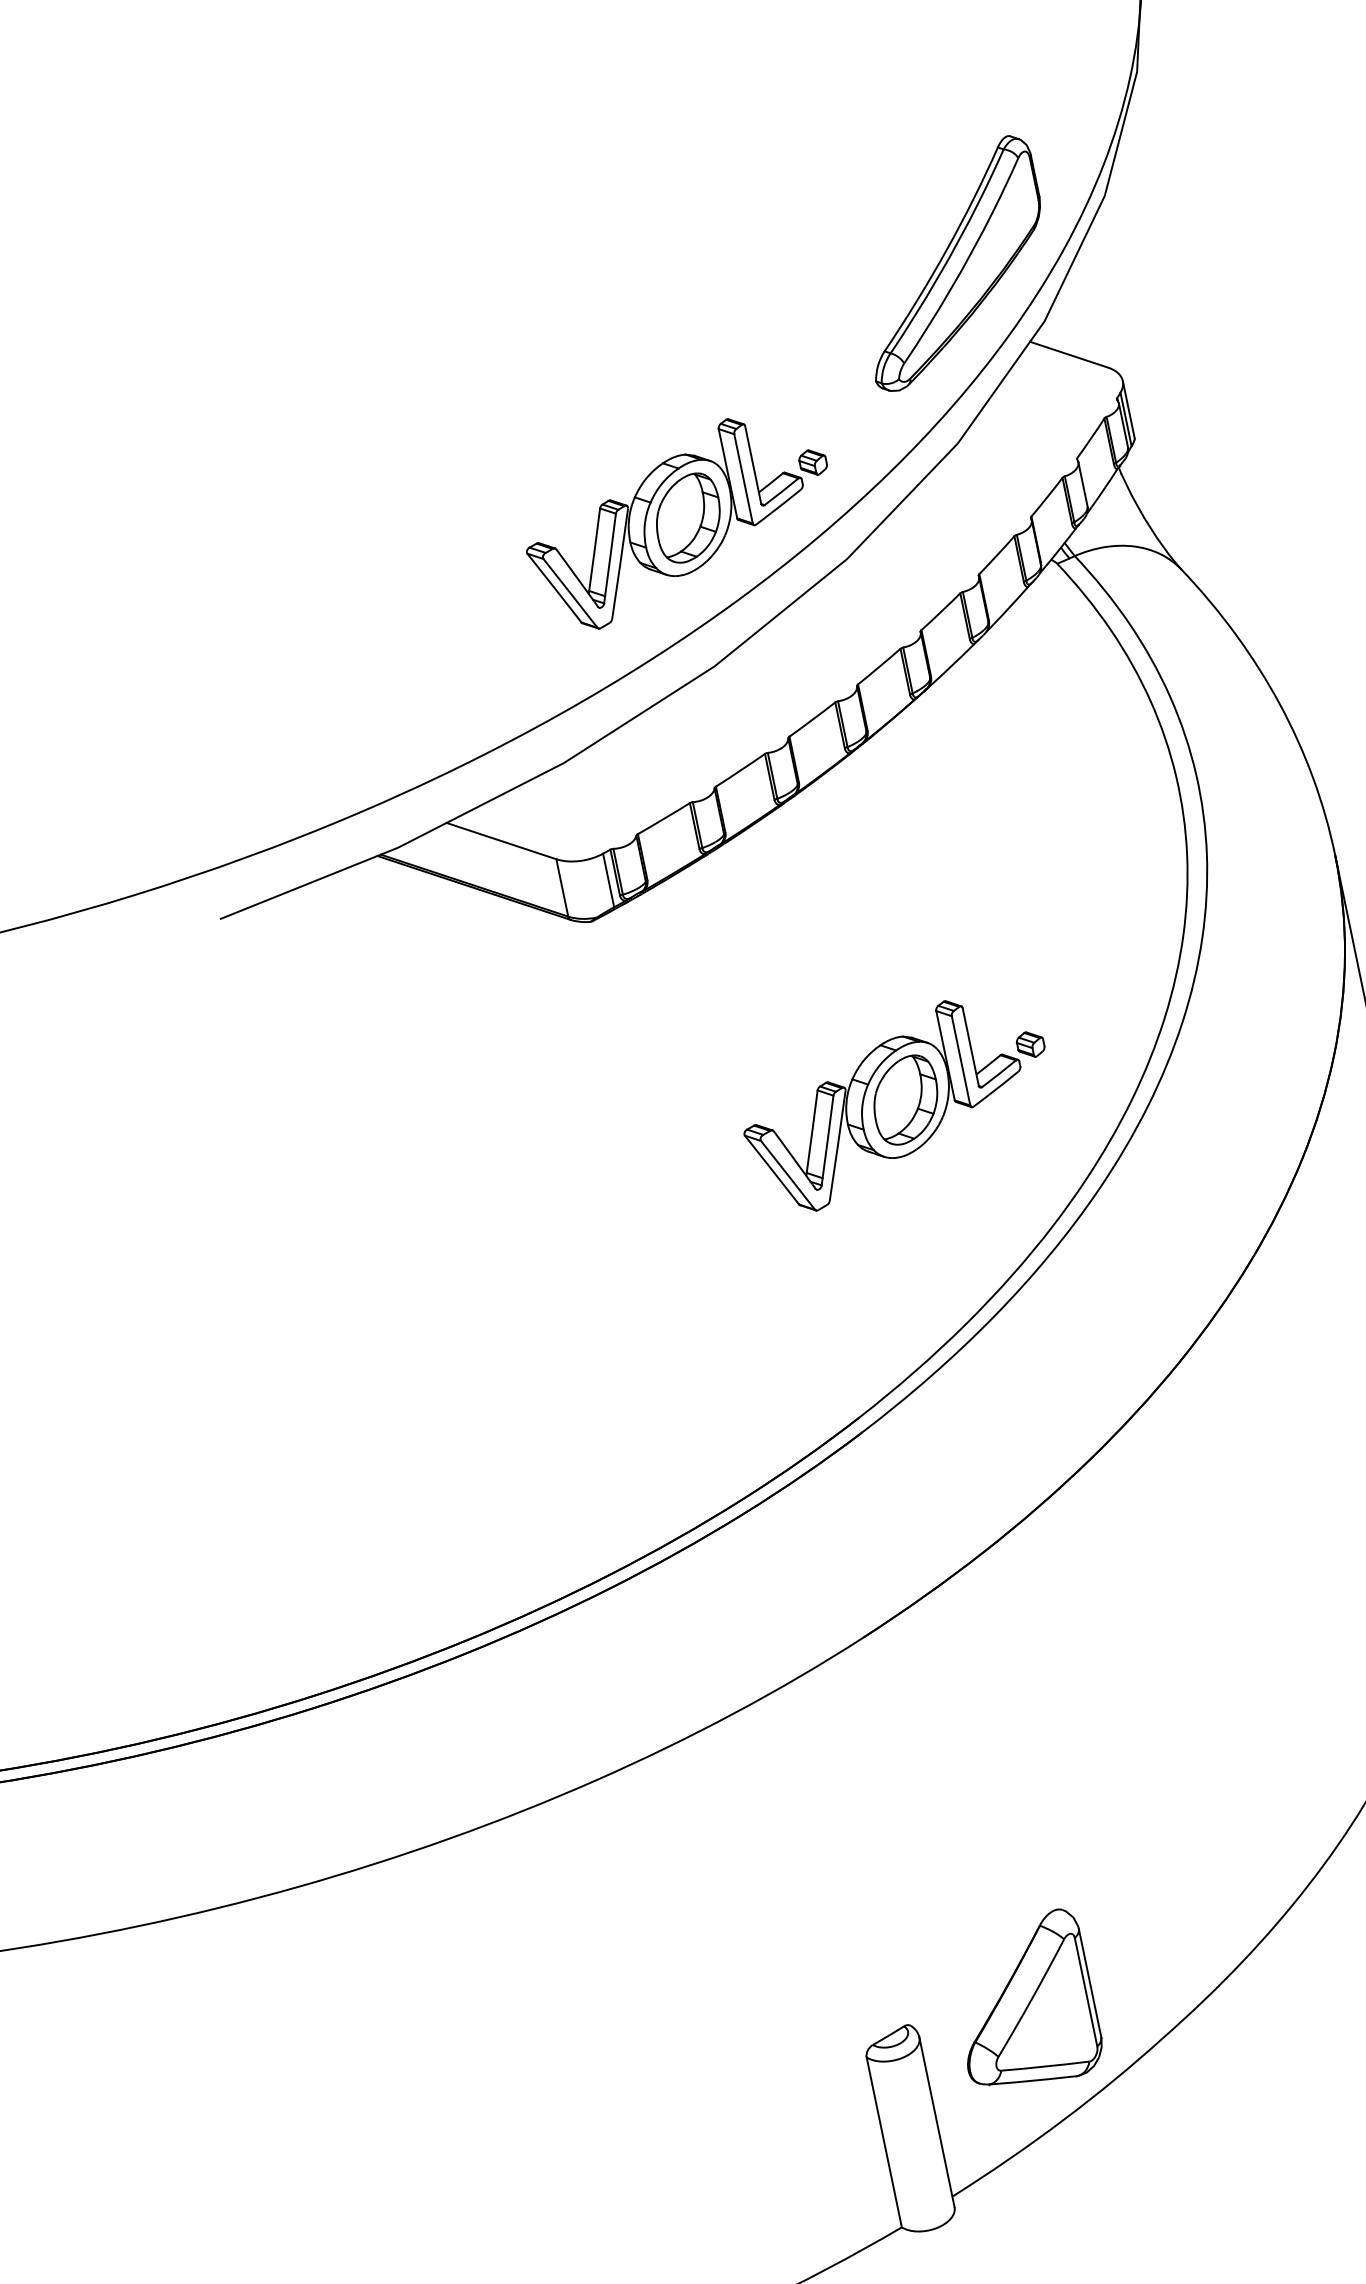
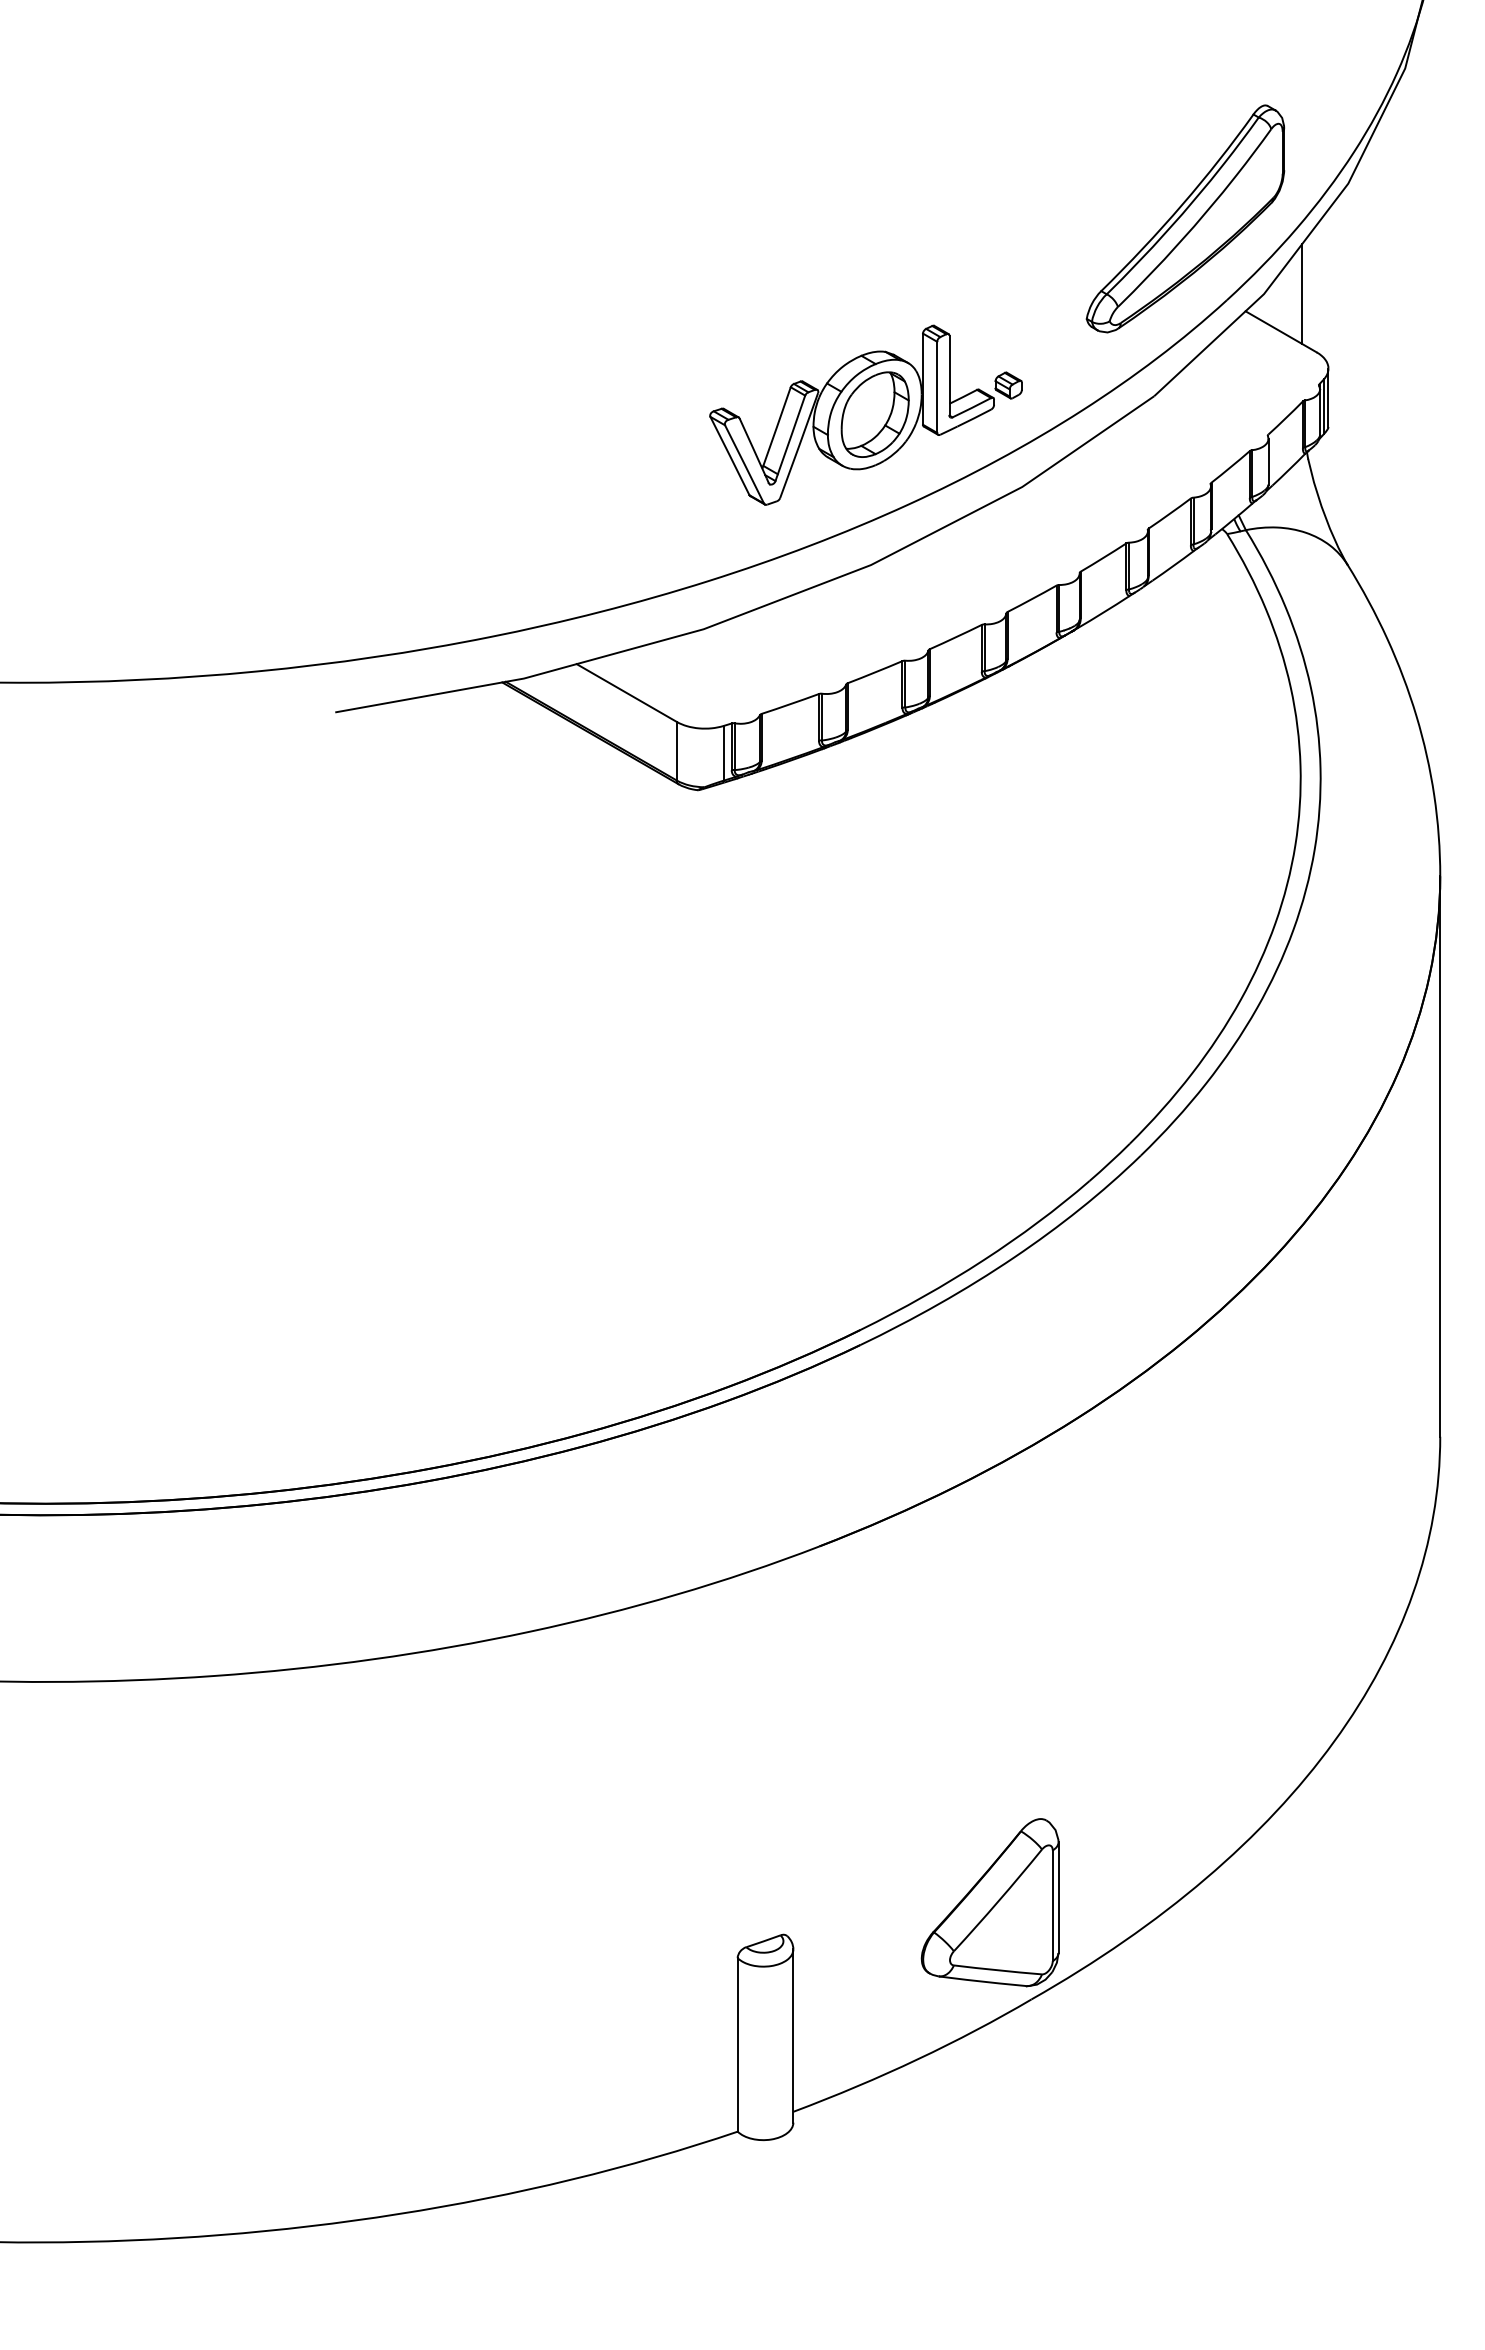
line: (1082, 312) -> (1302, 293), added
part: (896, 1101) -> (960, 1028), removed
part: (1023, 2001) -> (989, 1902), moved

